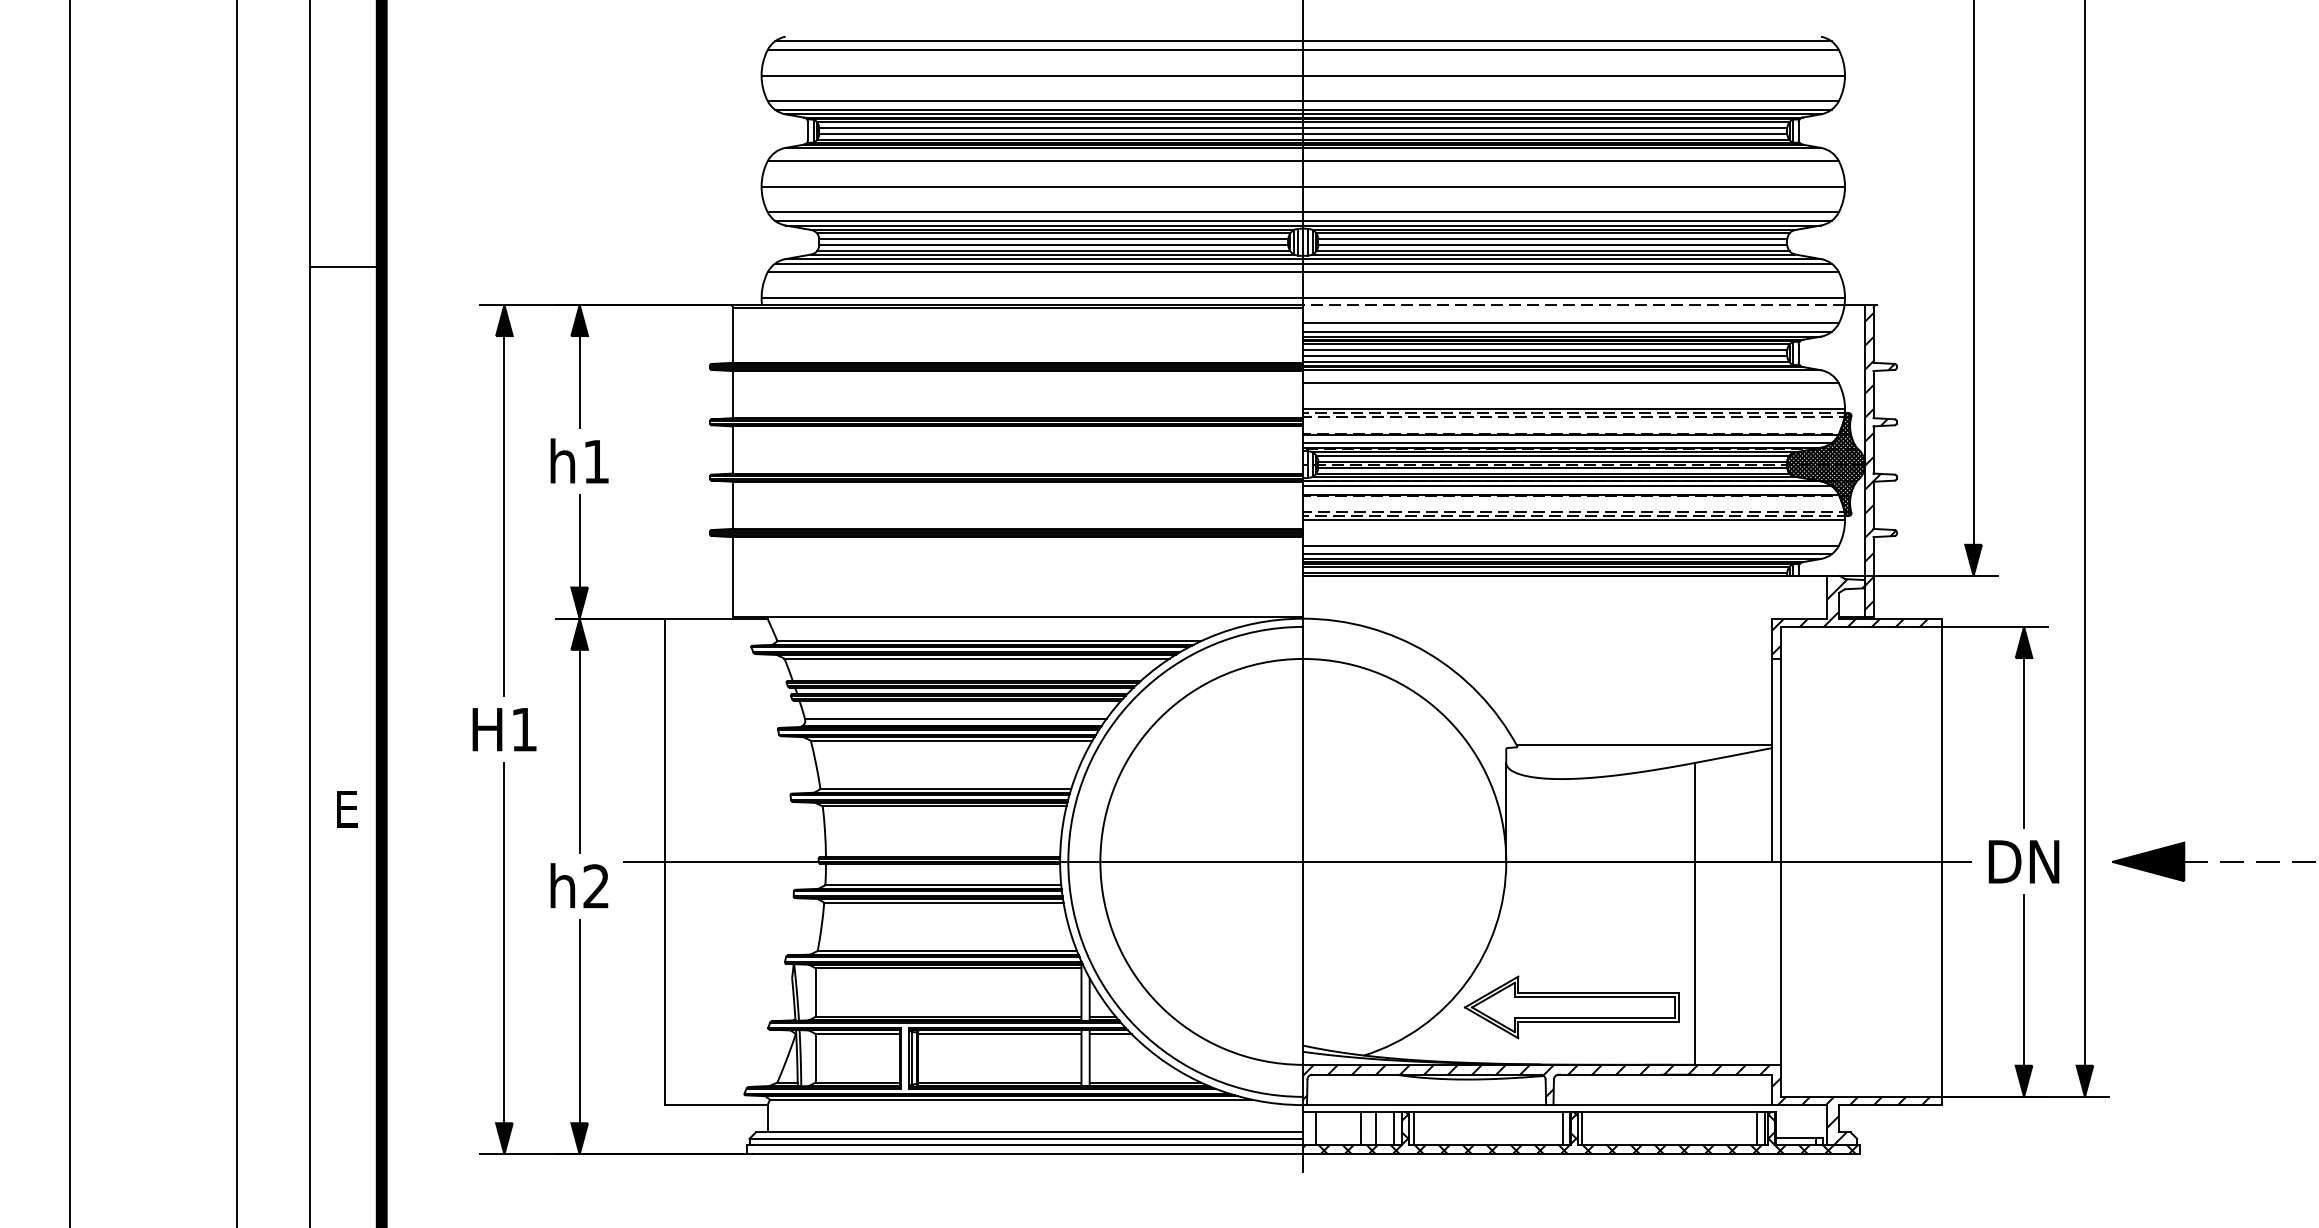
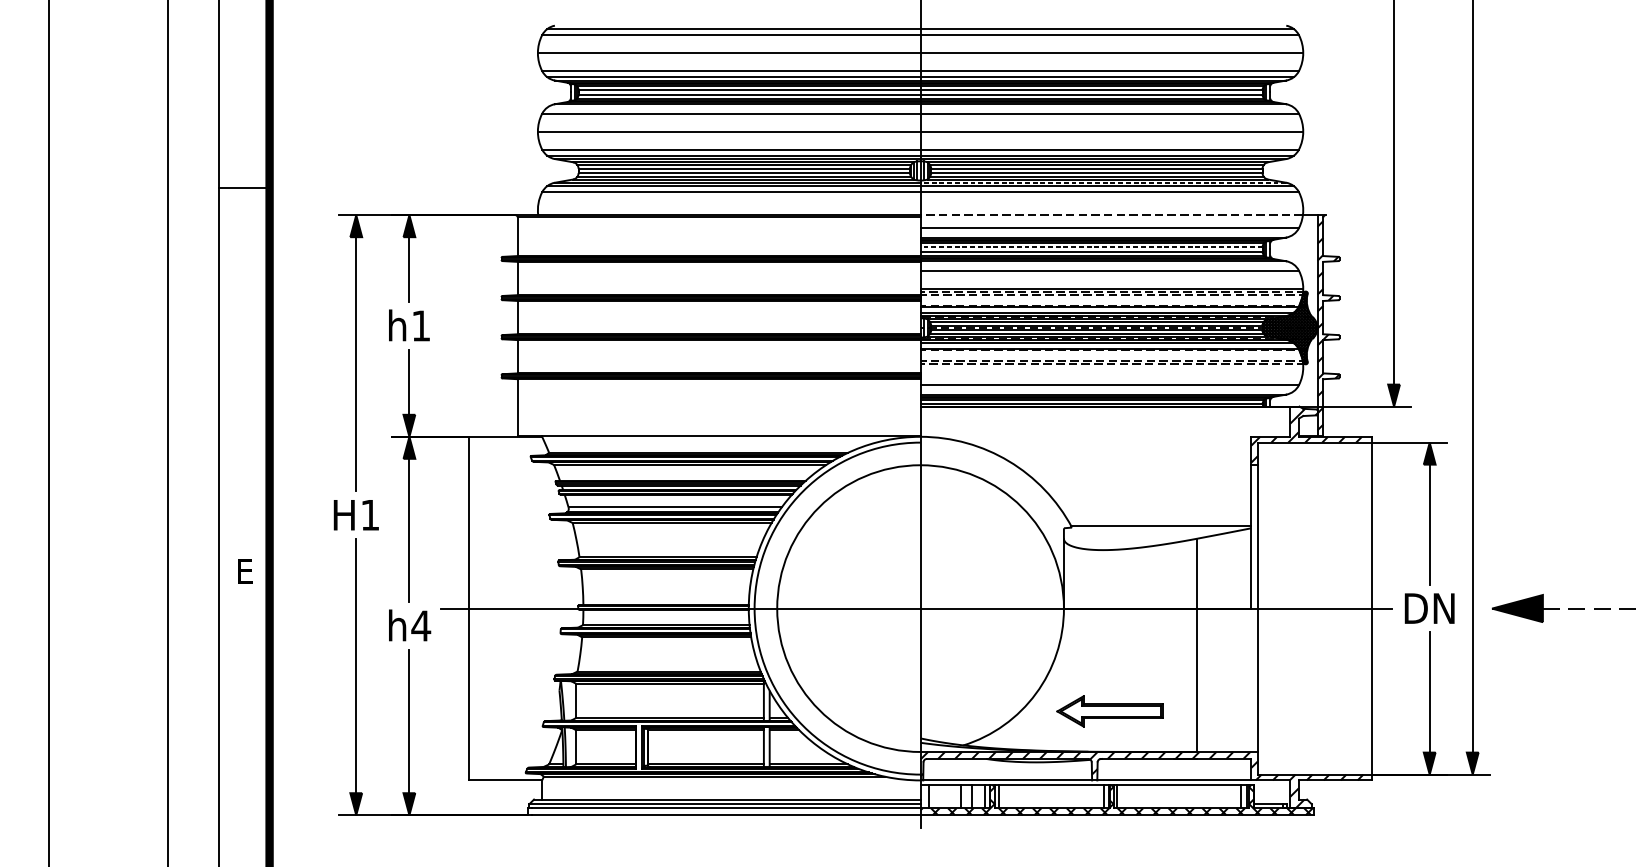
line: (1562, 259) -> (1103, 183), solid -> dashed
line: (1303, 297) -> (920, 209), removed
line: (1567, 332) -> (1107, 234), removed
line: (1544, 350) -> (1090, 247), solid -> dashed
line: (1574, 520) -> (1112, 367), removed
line: (1567, 554) -> (1107, 391), removed
text: (596, 886) -> (421, 625), h2 -> h4
part: (1571, 1007) -> (1110, 711), size x0.7

